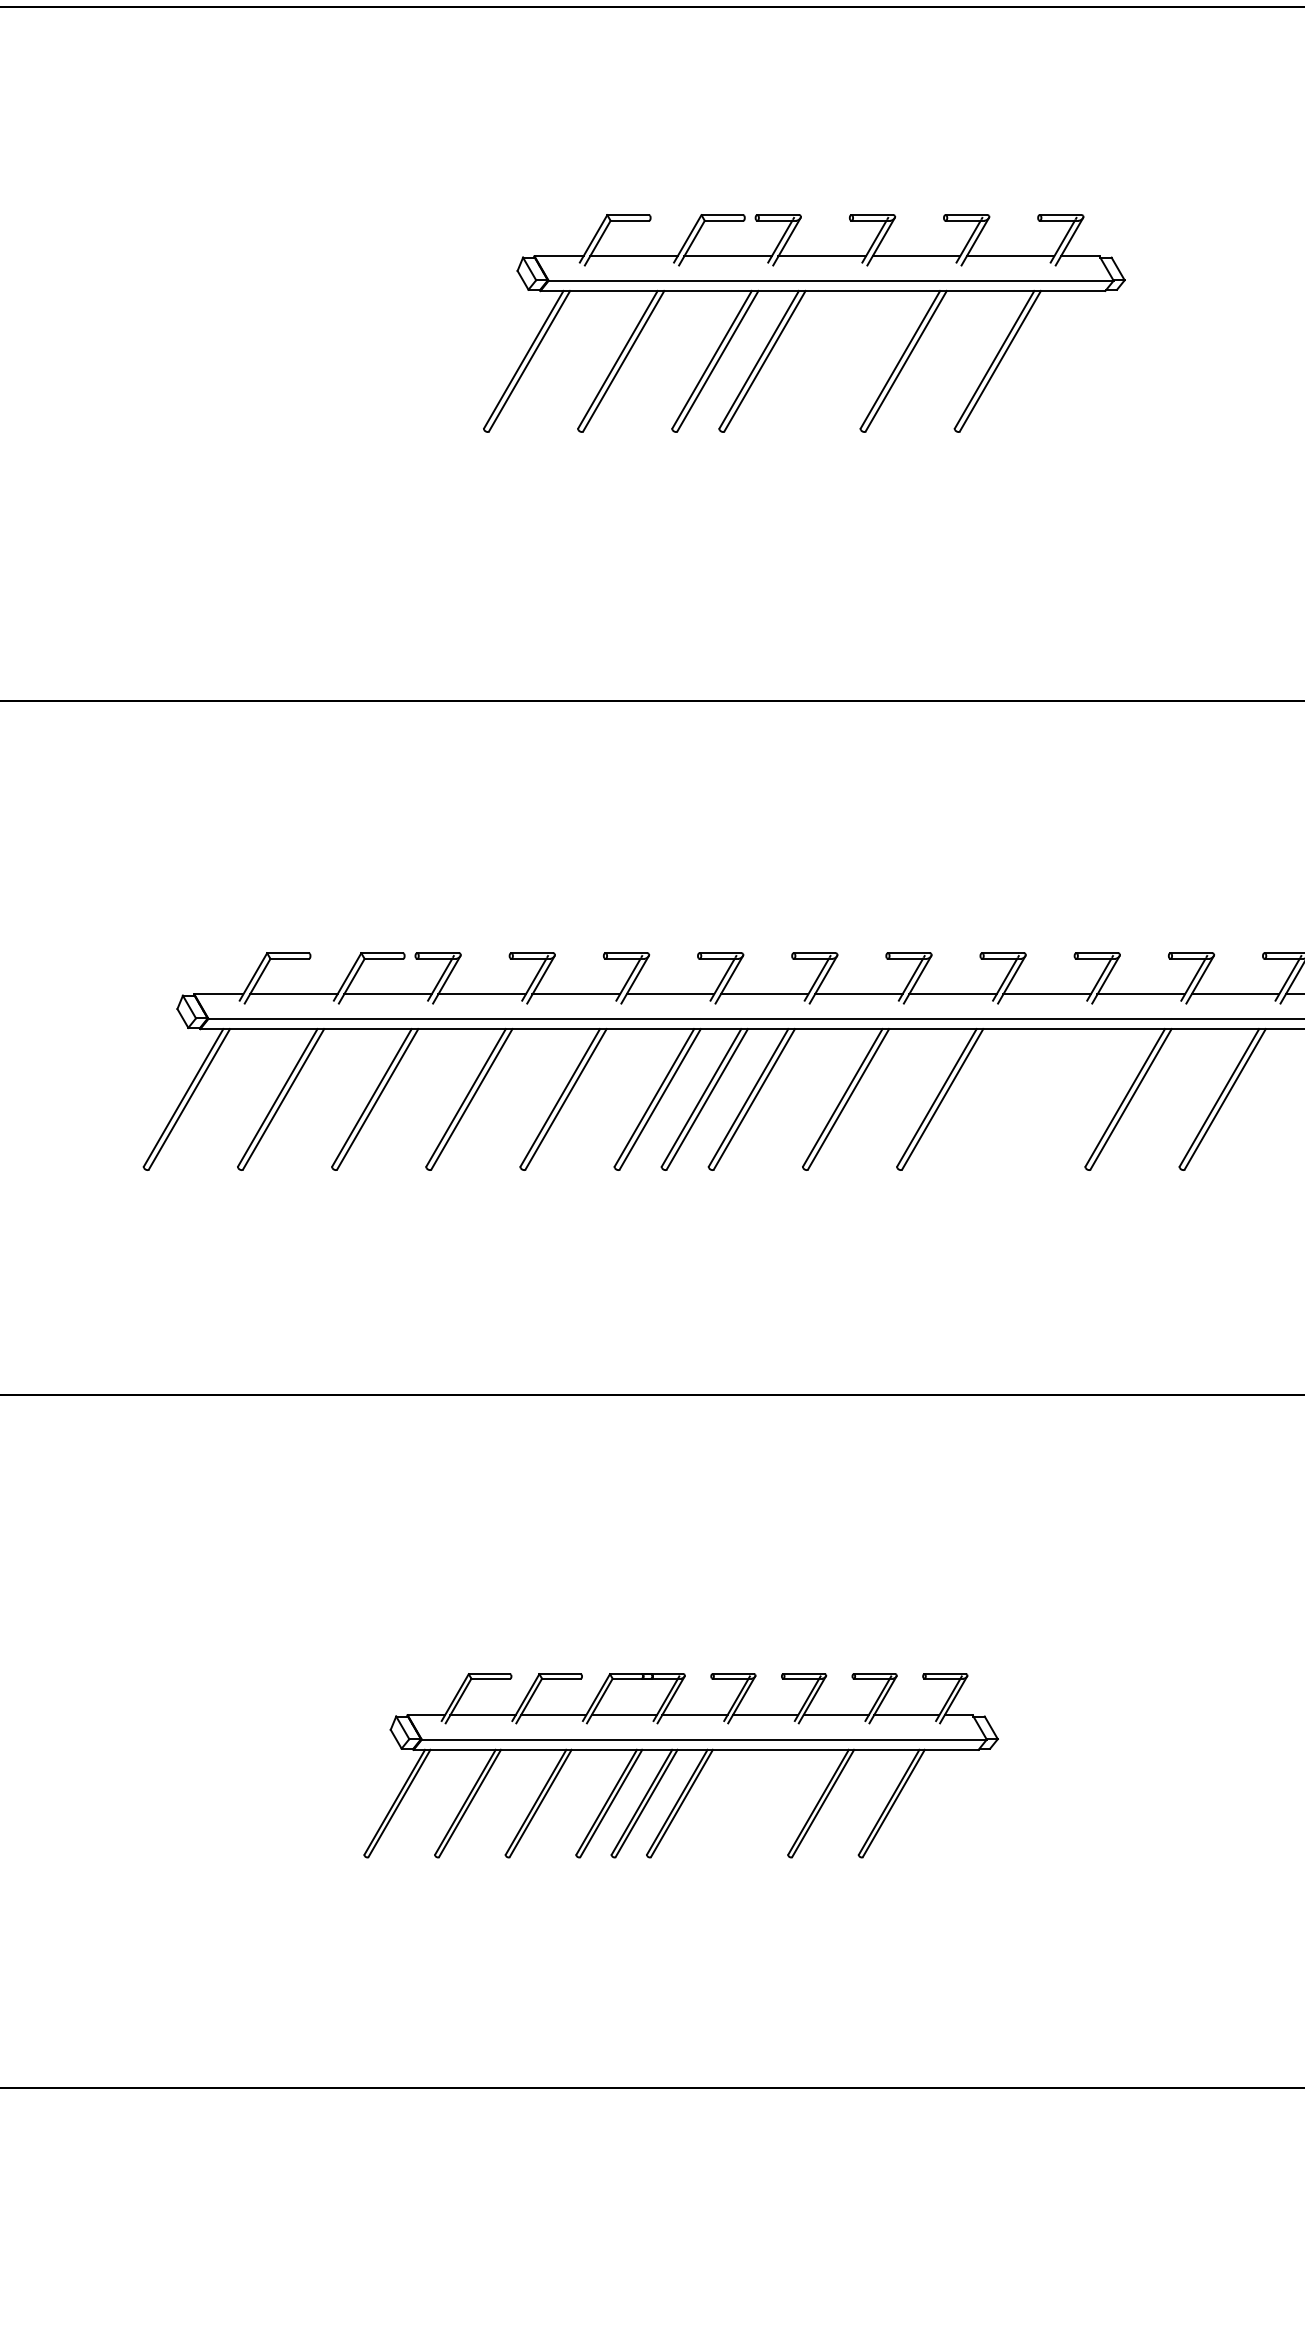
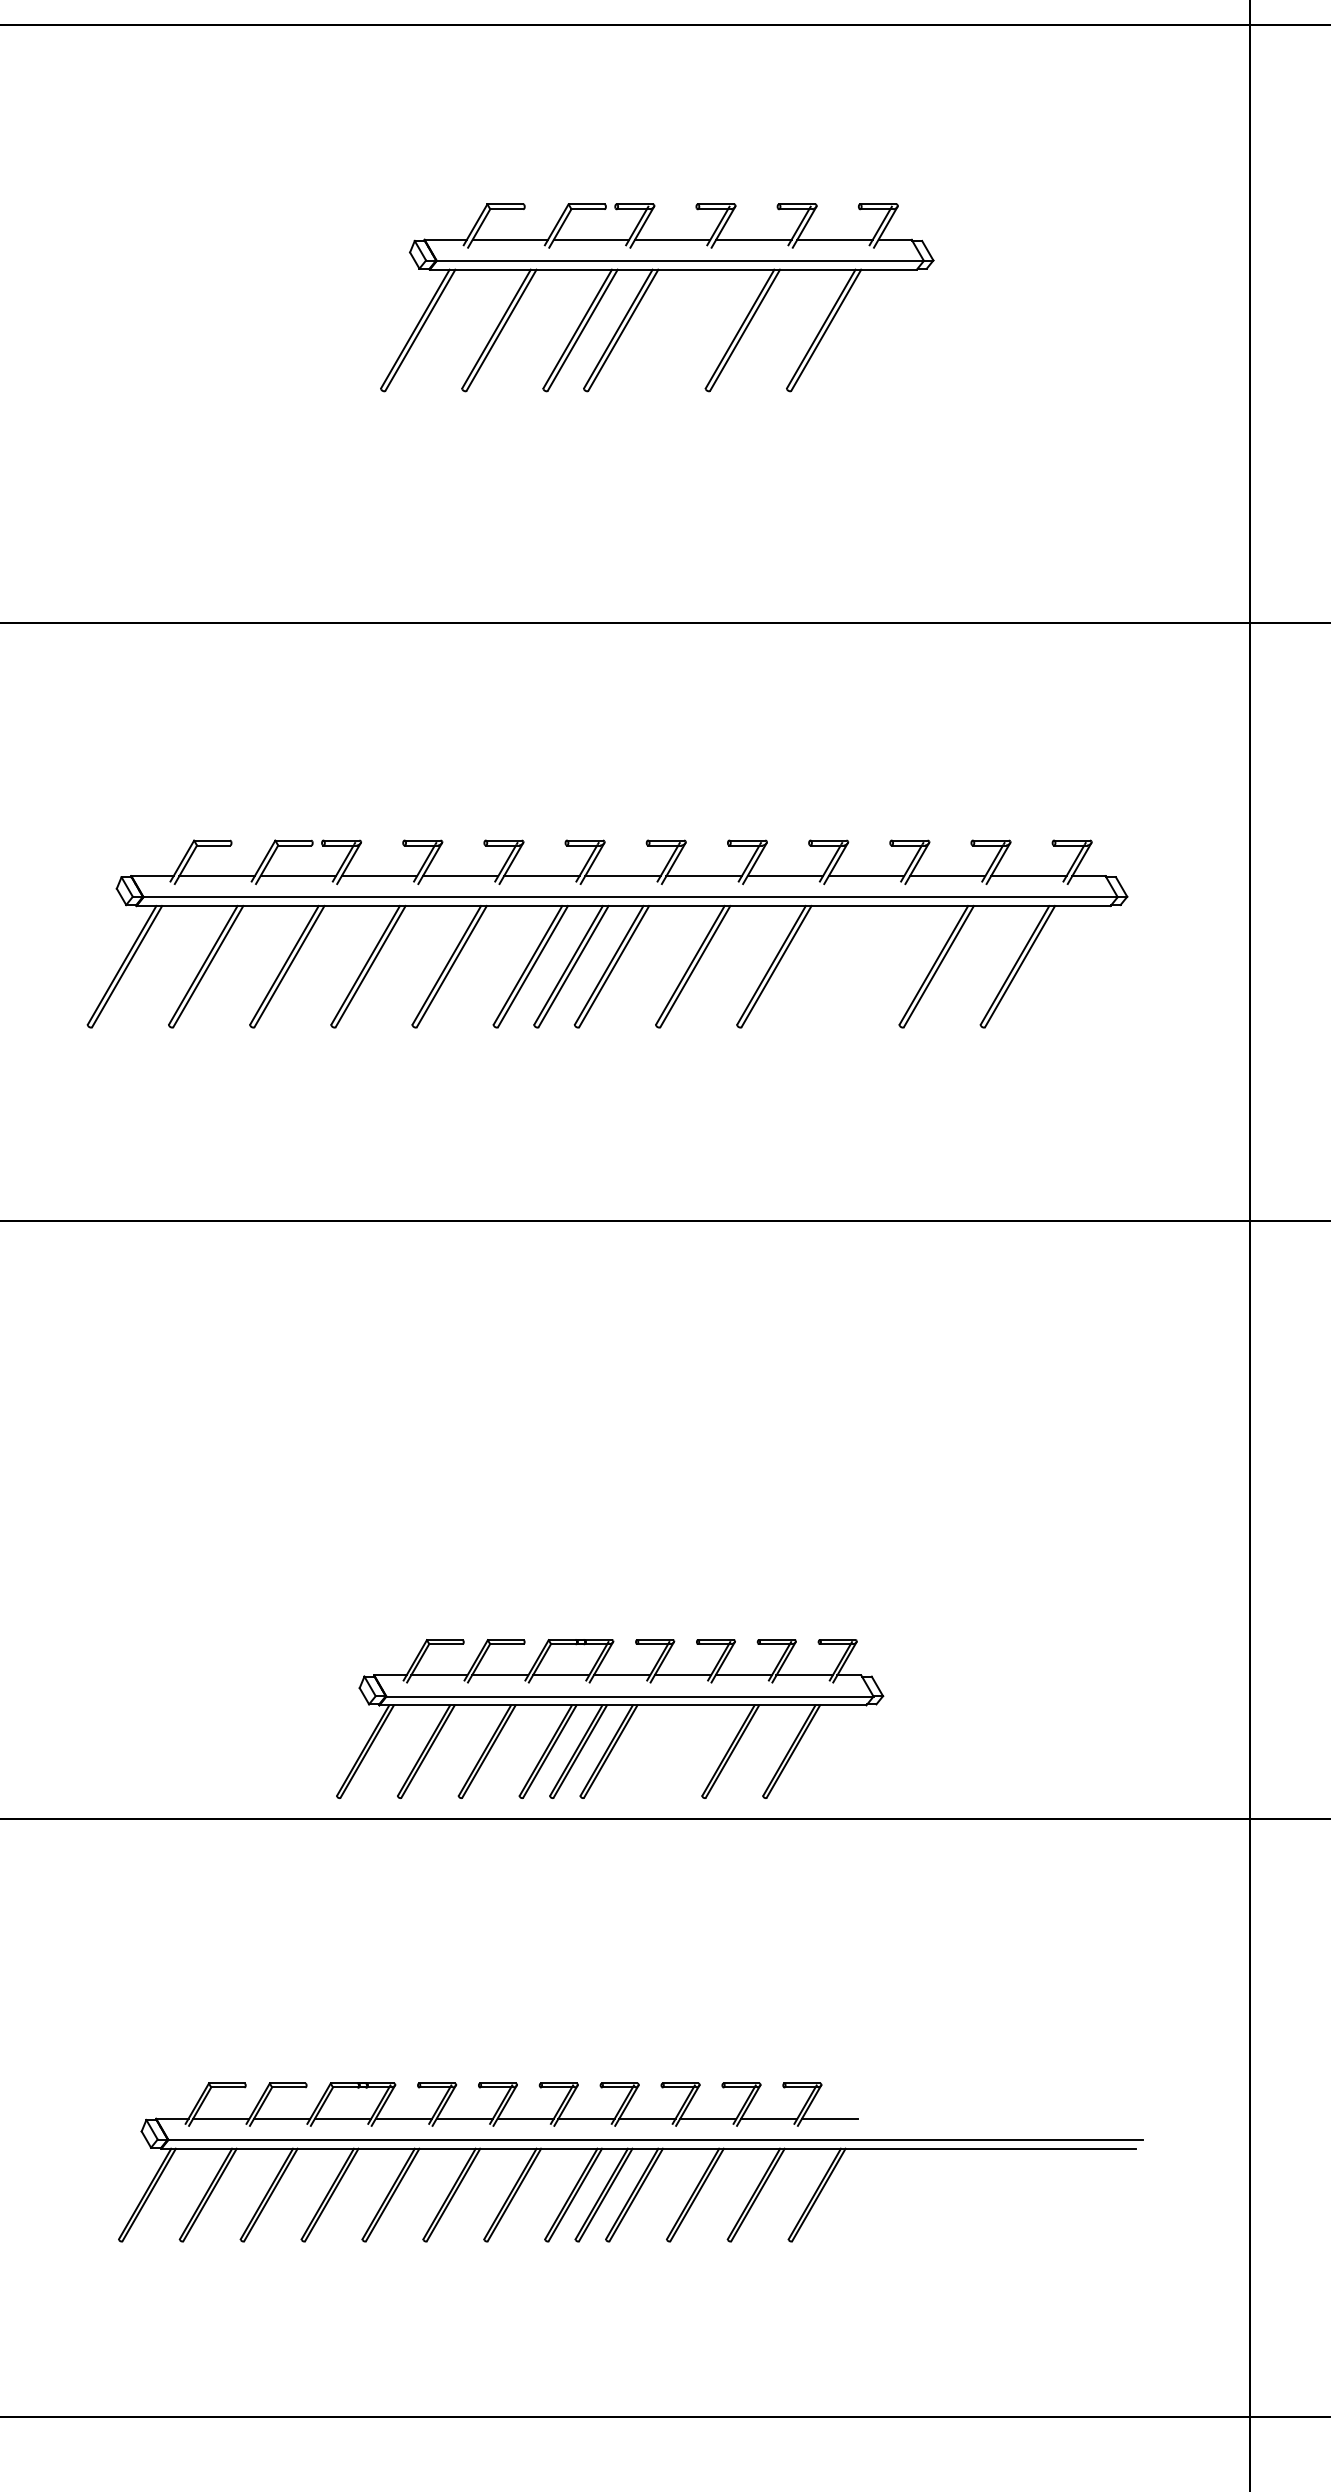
part: (672, 1761) -> (602, 1715), moved

